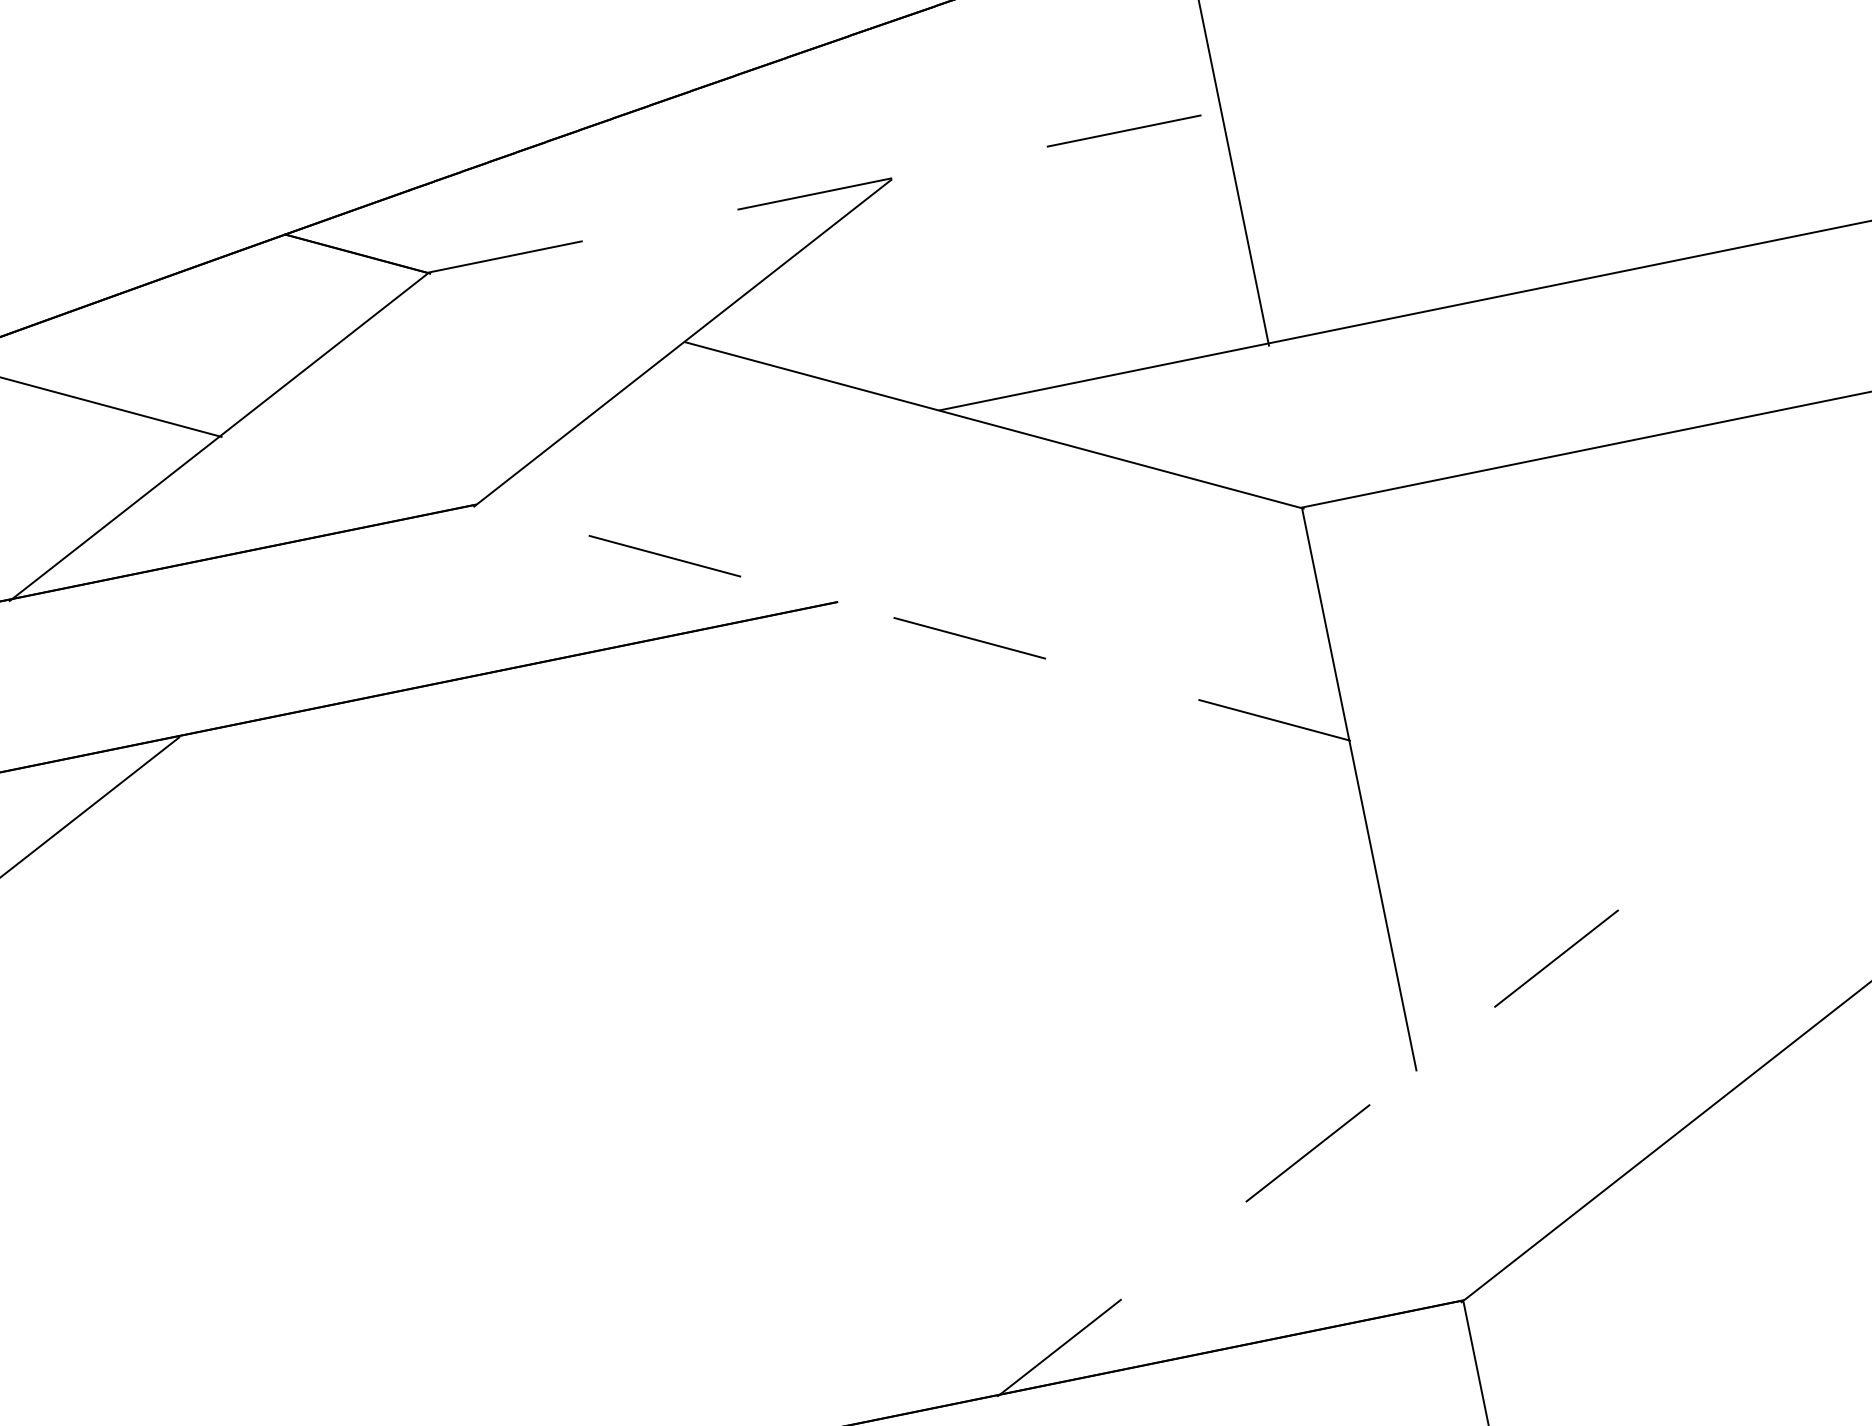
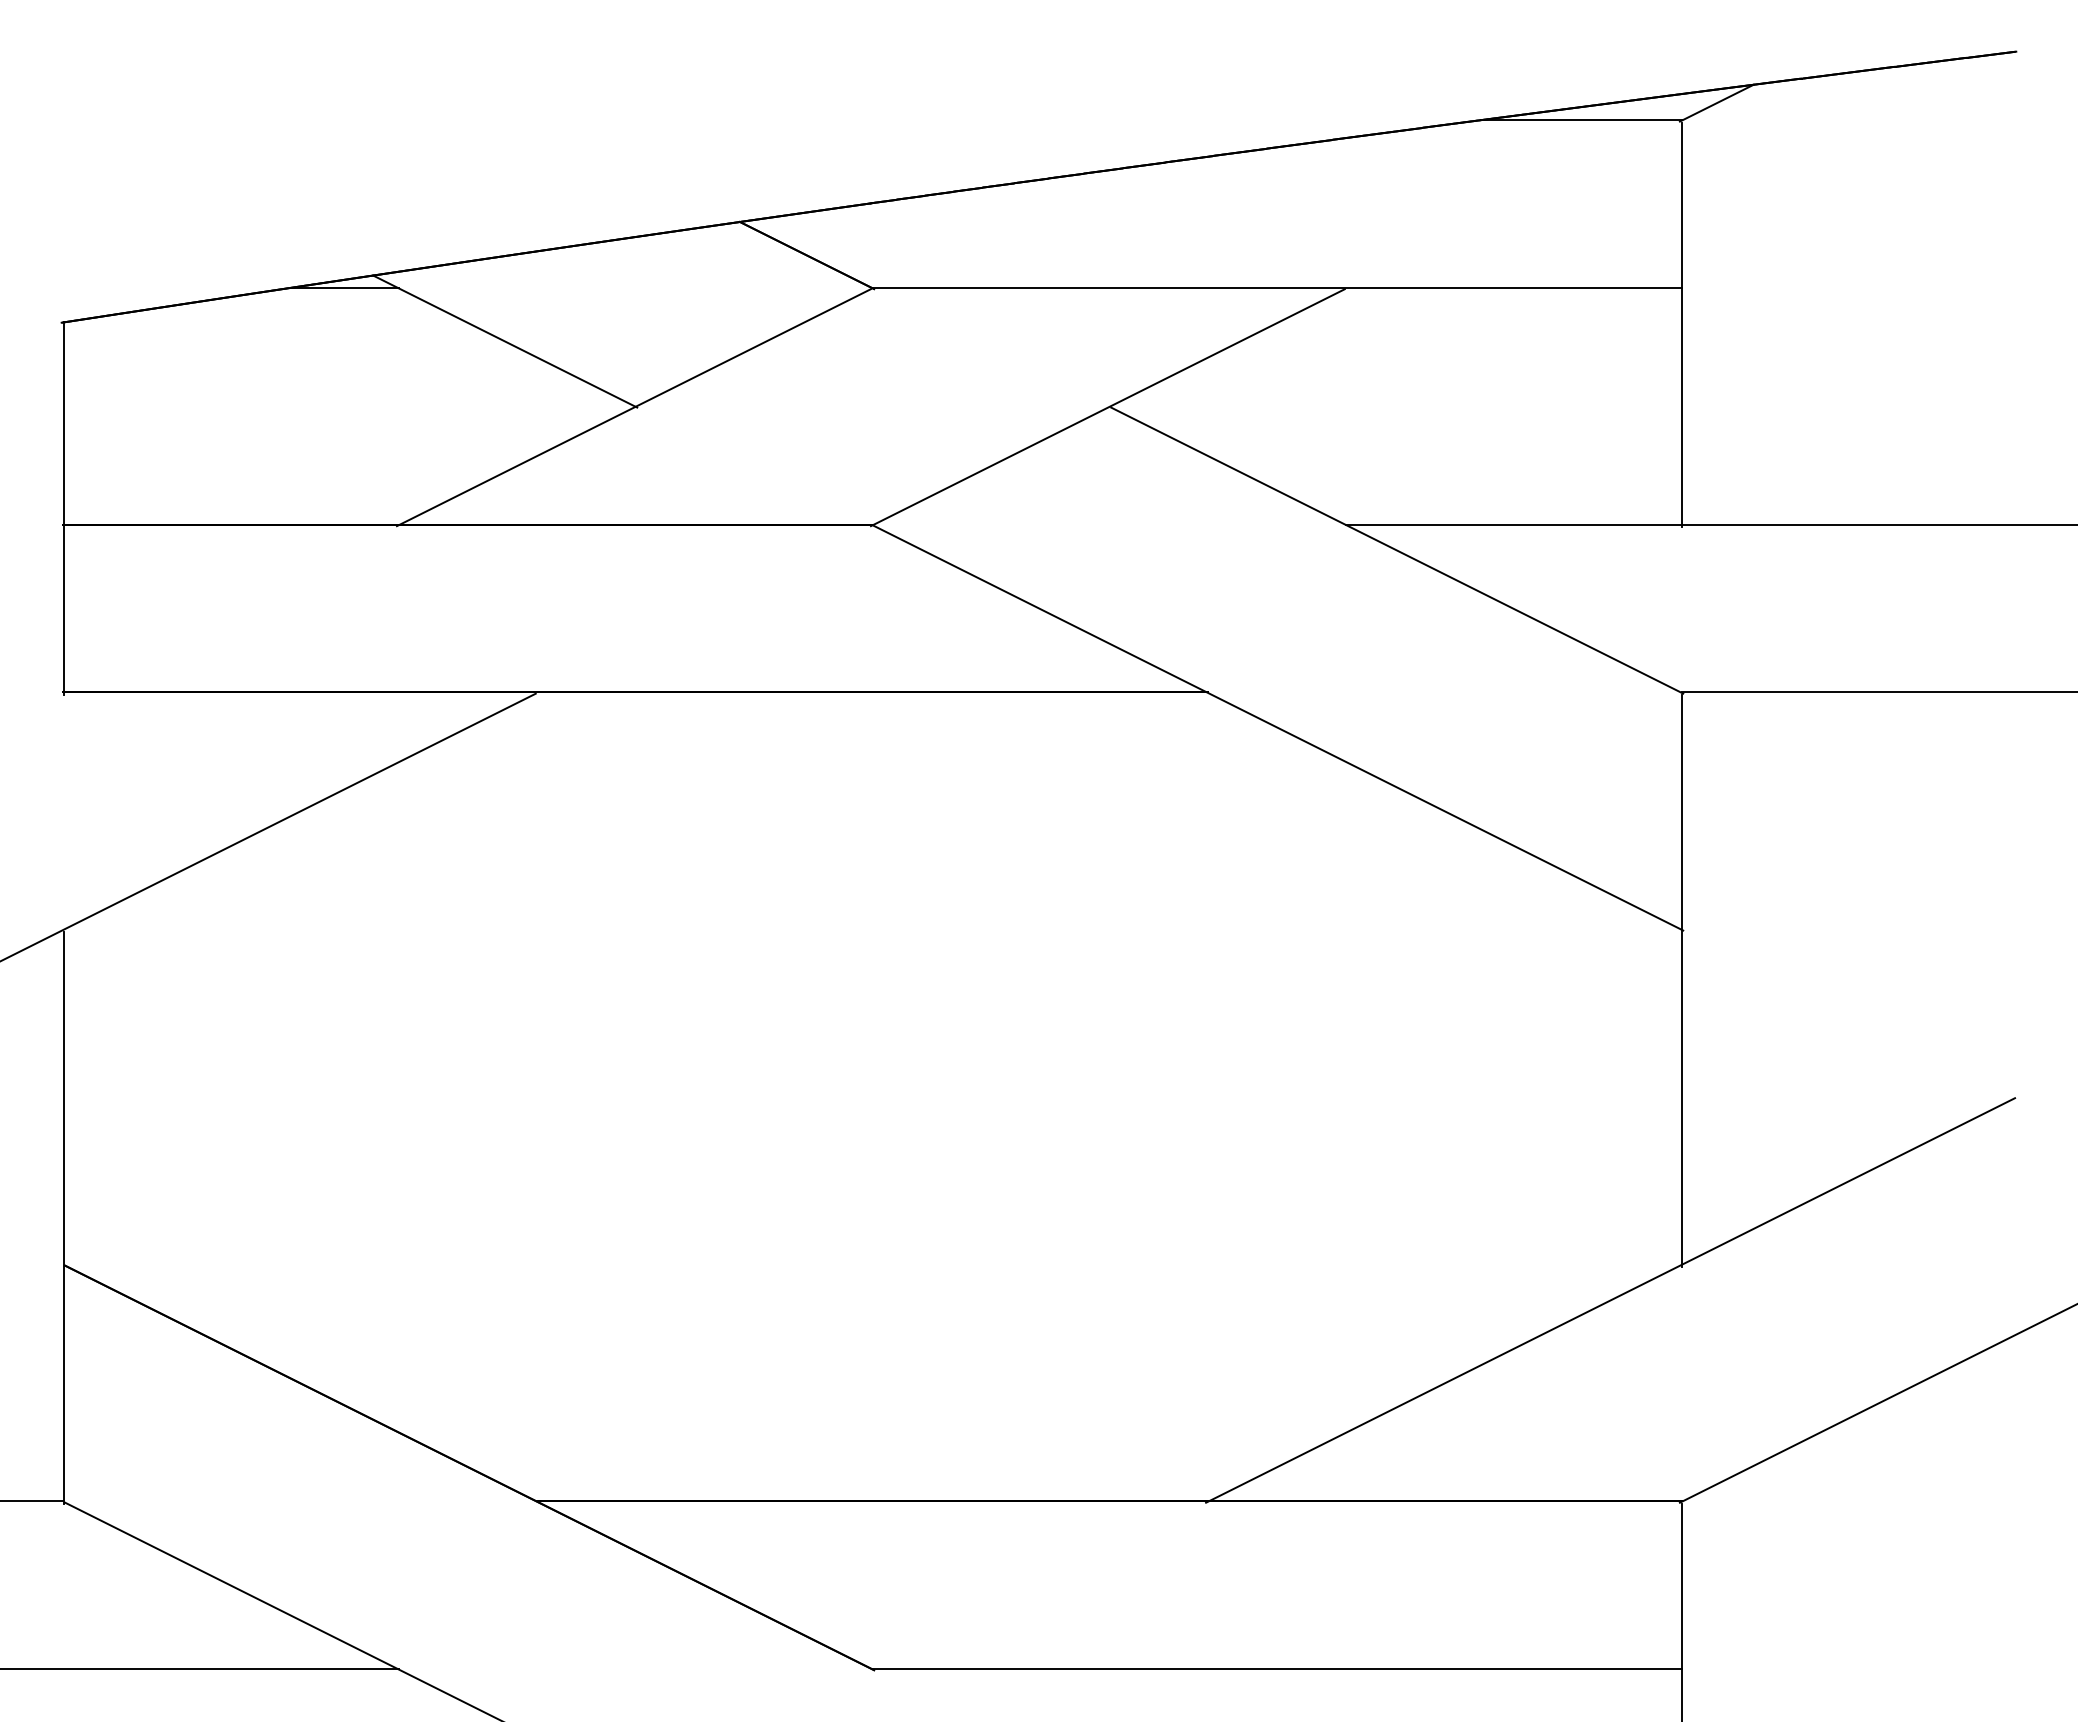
line: (824, 191) -> (1276, 287), dashed -> solid
line: (913, 623) -> (1278, 728), dashed -> solid
line: (1354, 1117) -> (1611, 1300), dashed -> solid

